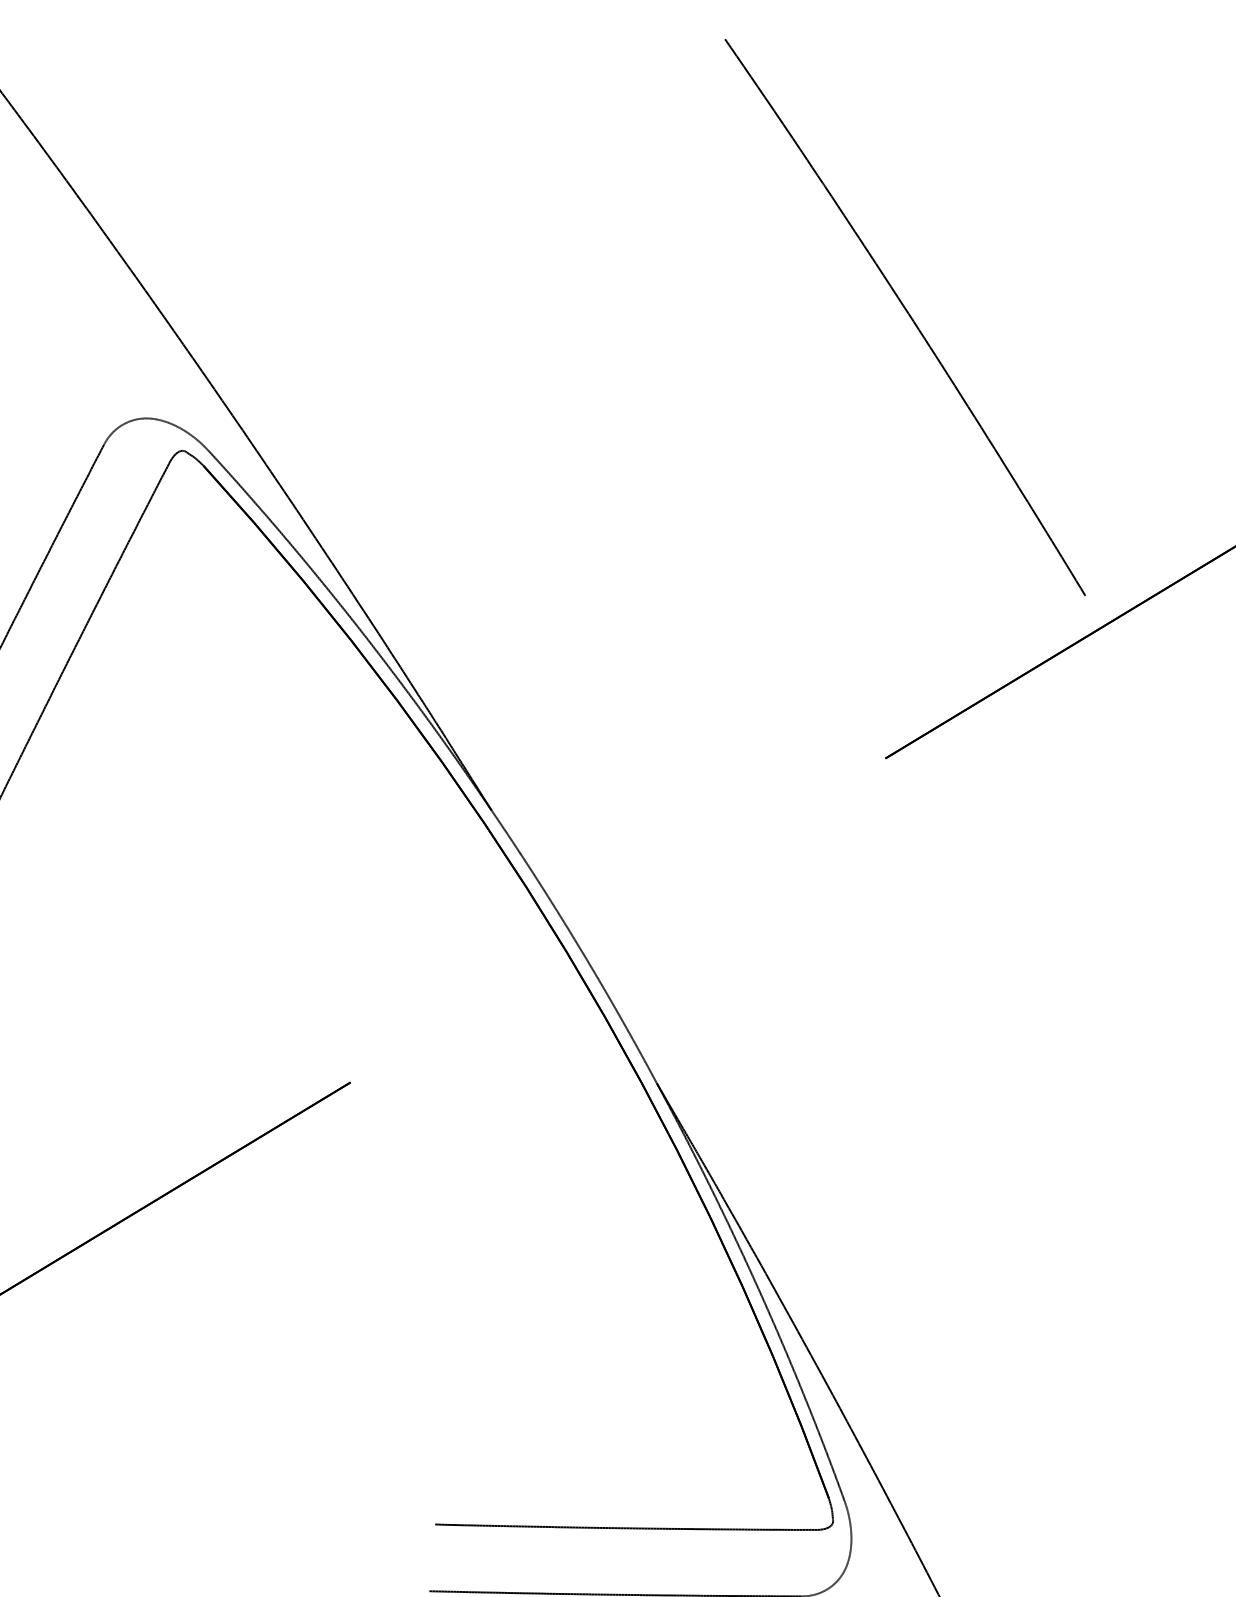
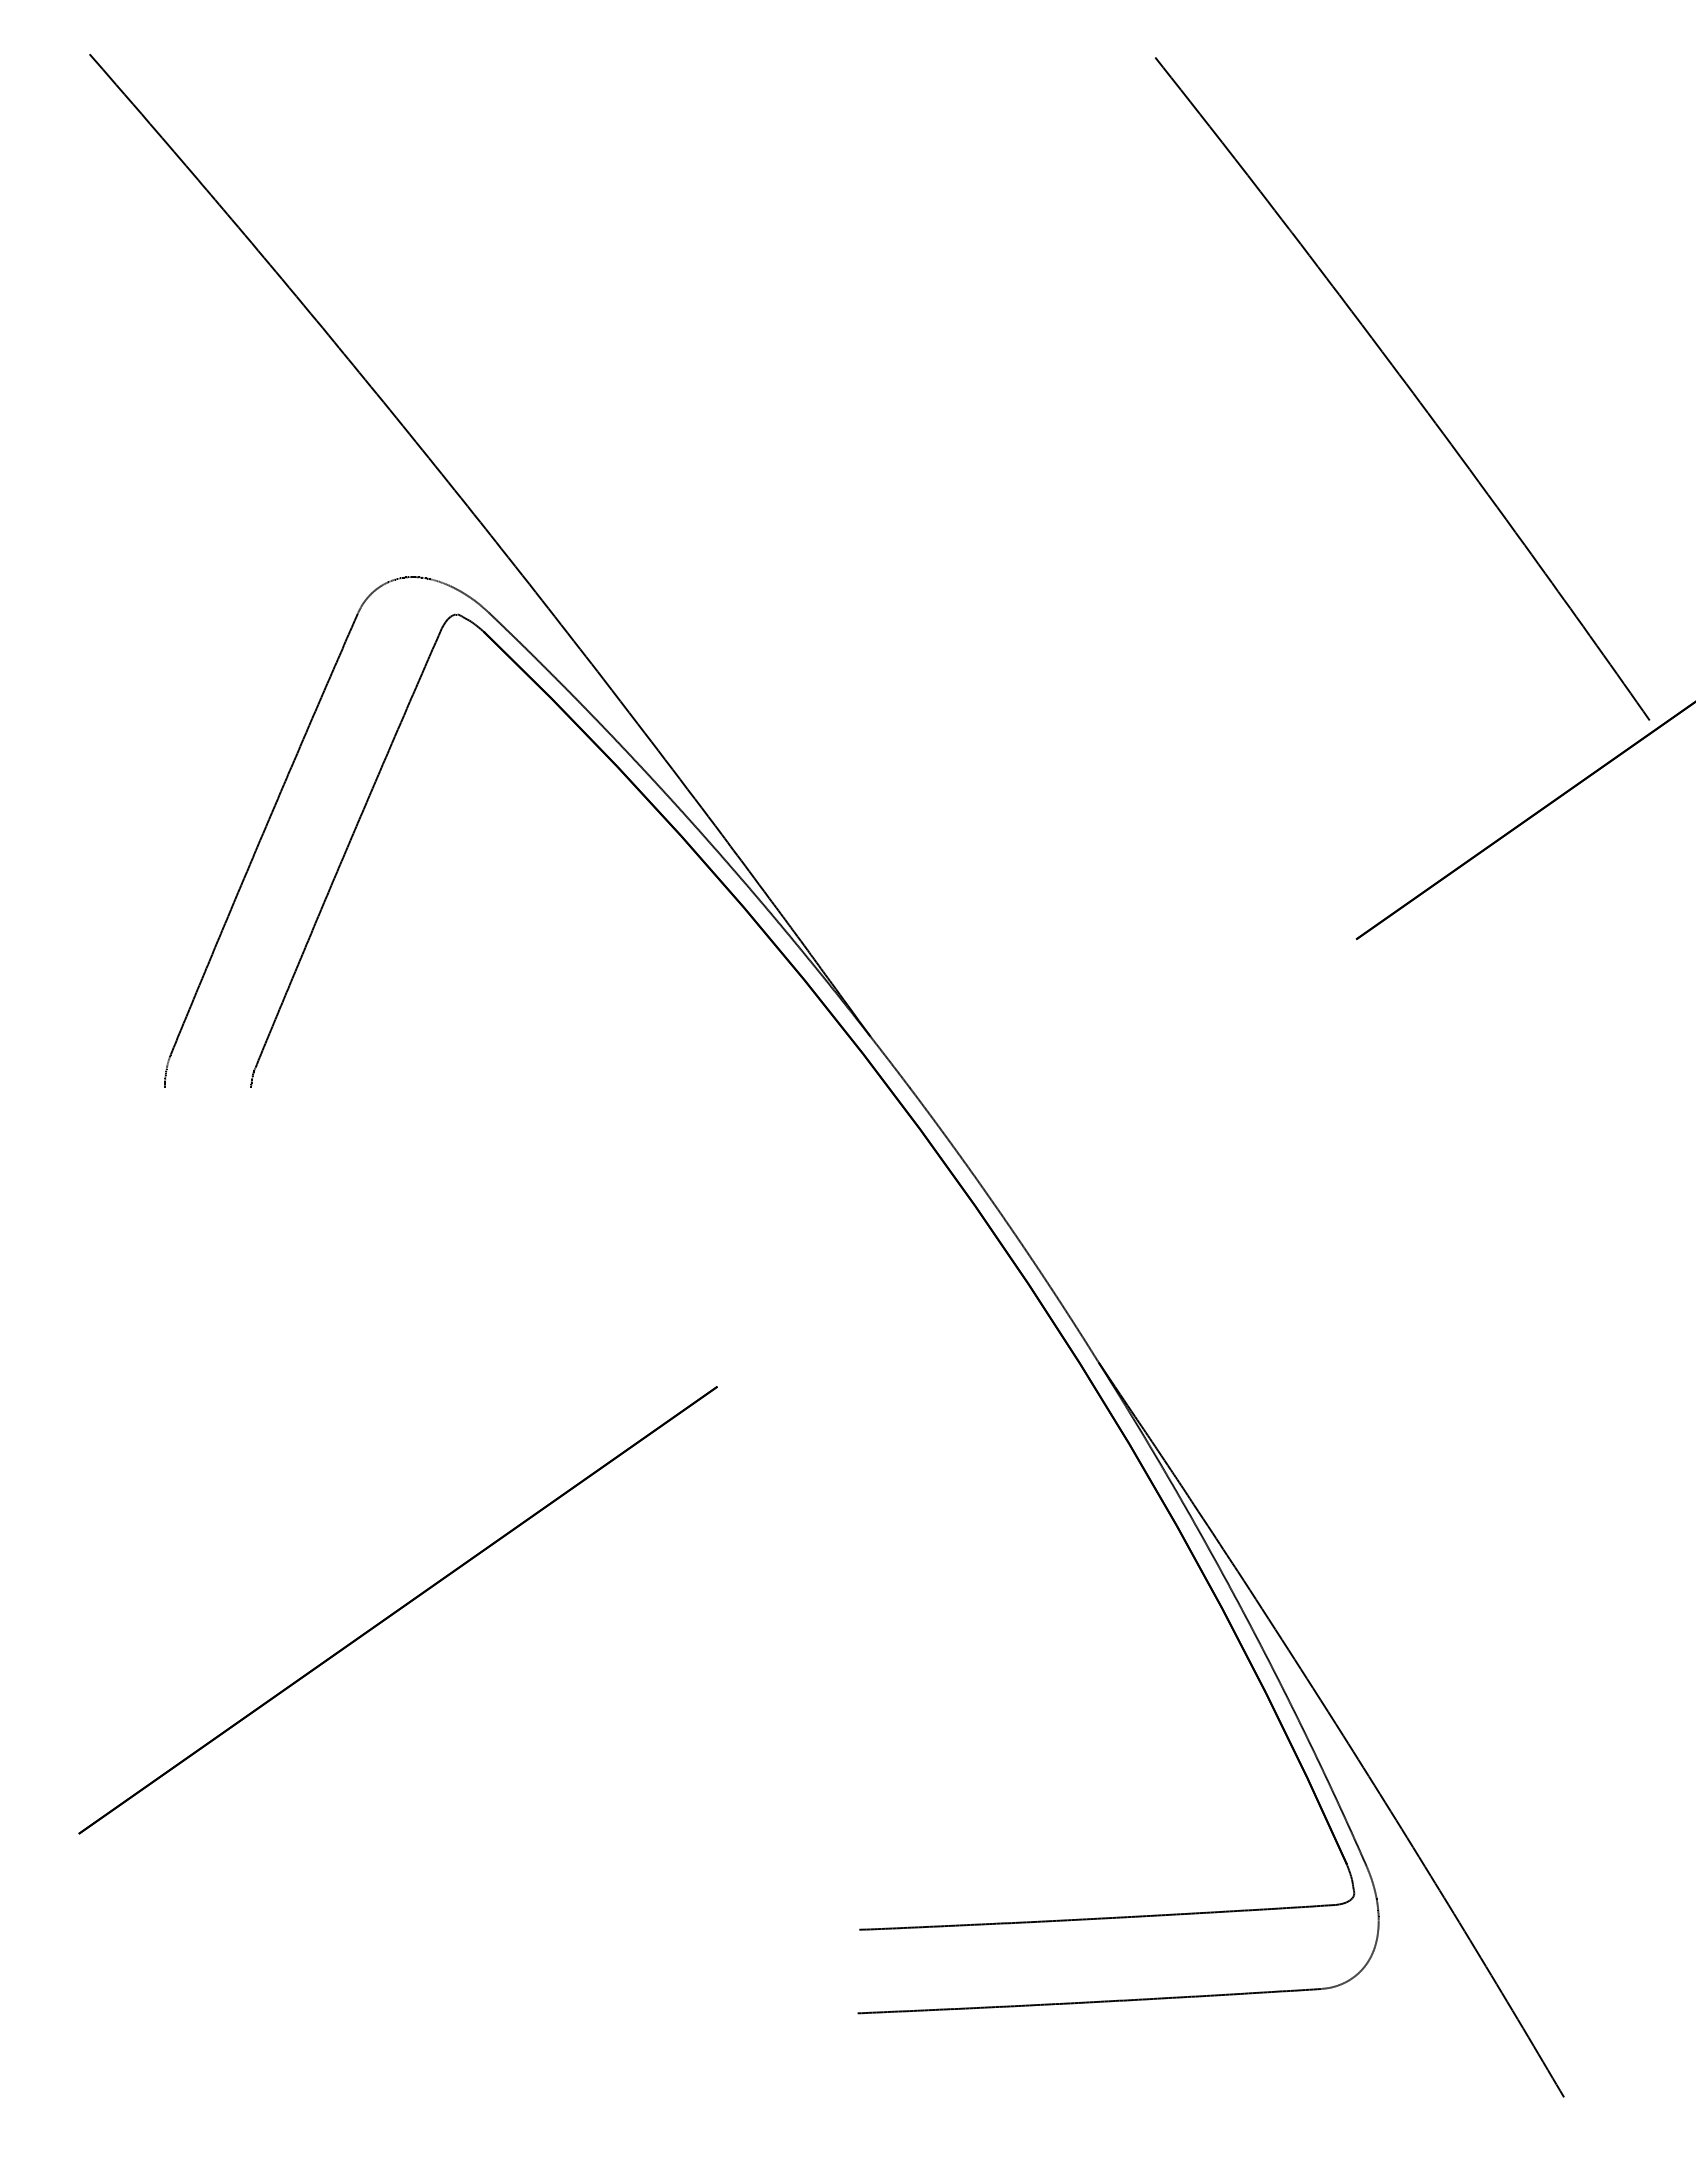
curve: (907, 314) -> (1405, 384), moved

